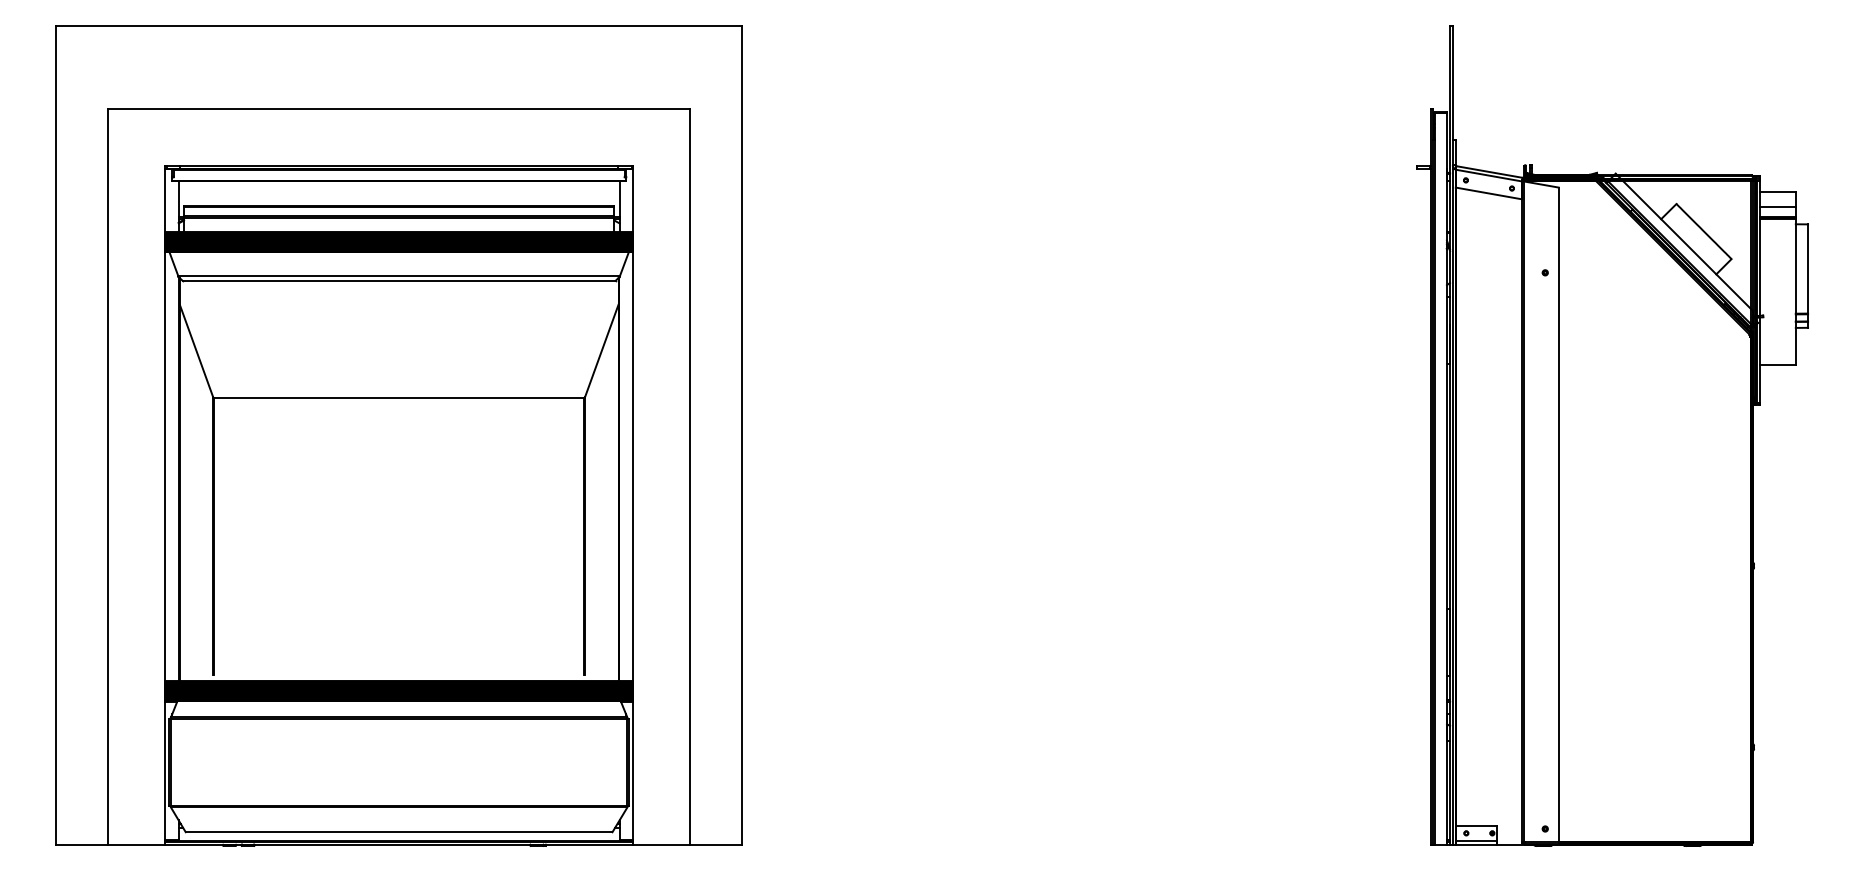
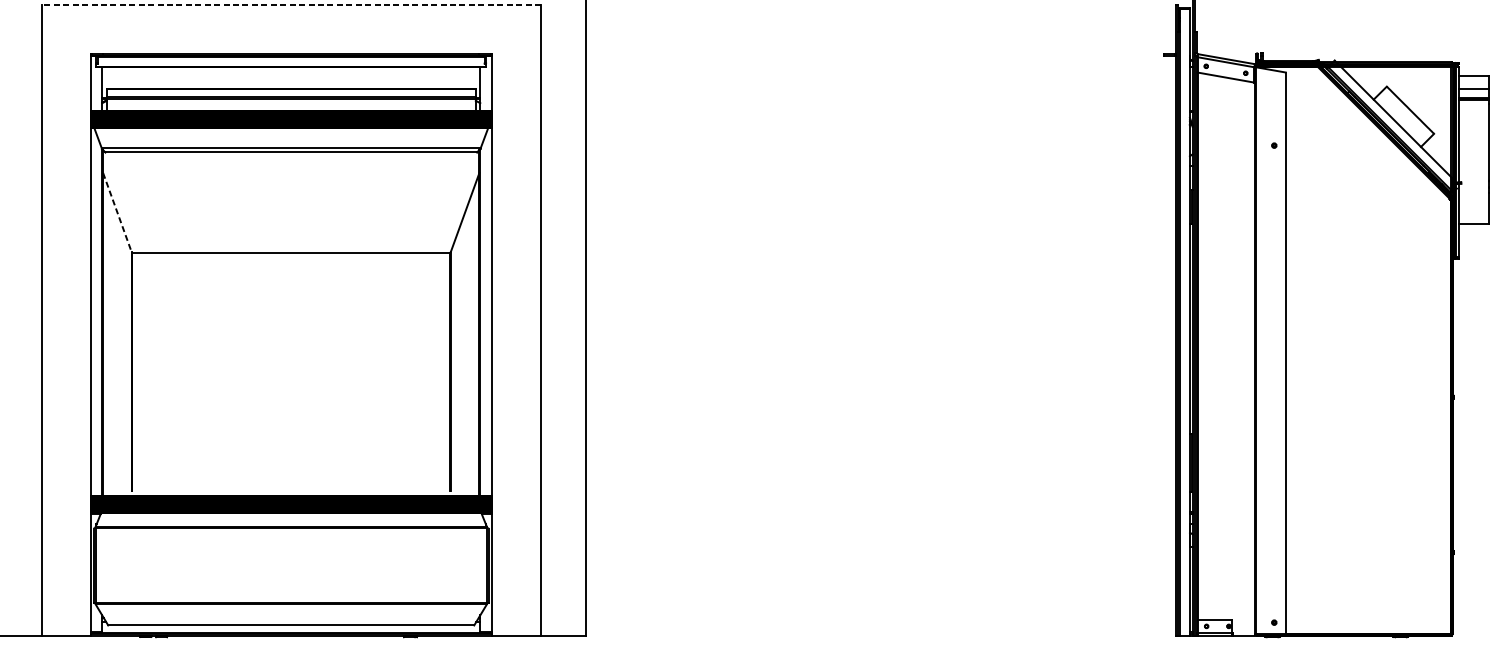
line: (398, 108) -> (290, 4), solid -> dashed
line: (196, 351) -> (117, 213), solid -> dashed

